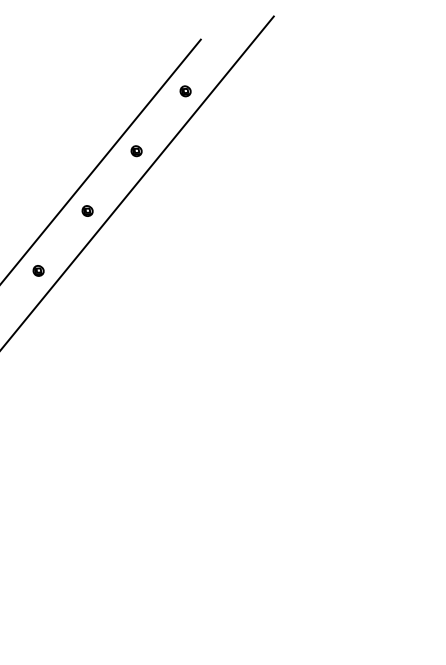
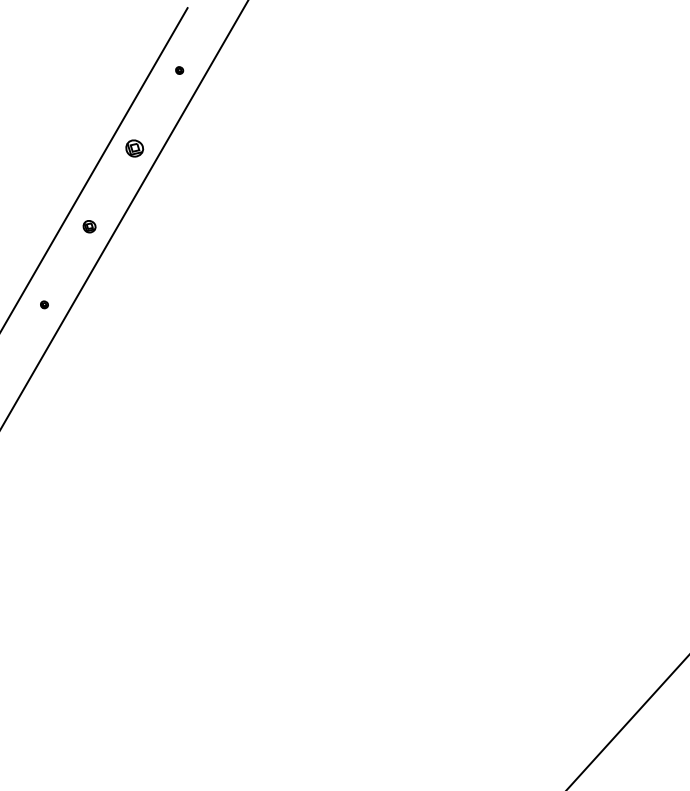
part: (185, 91) -> (179, 70), size x0.6
part: (136, 151) -> (134, 148), size x1.4
part: (38, 270) -> (44, 304), size x0.6

